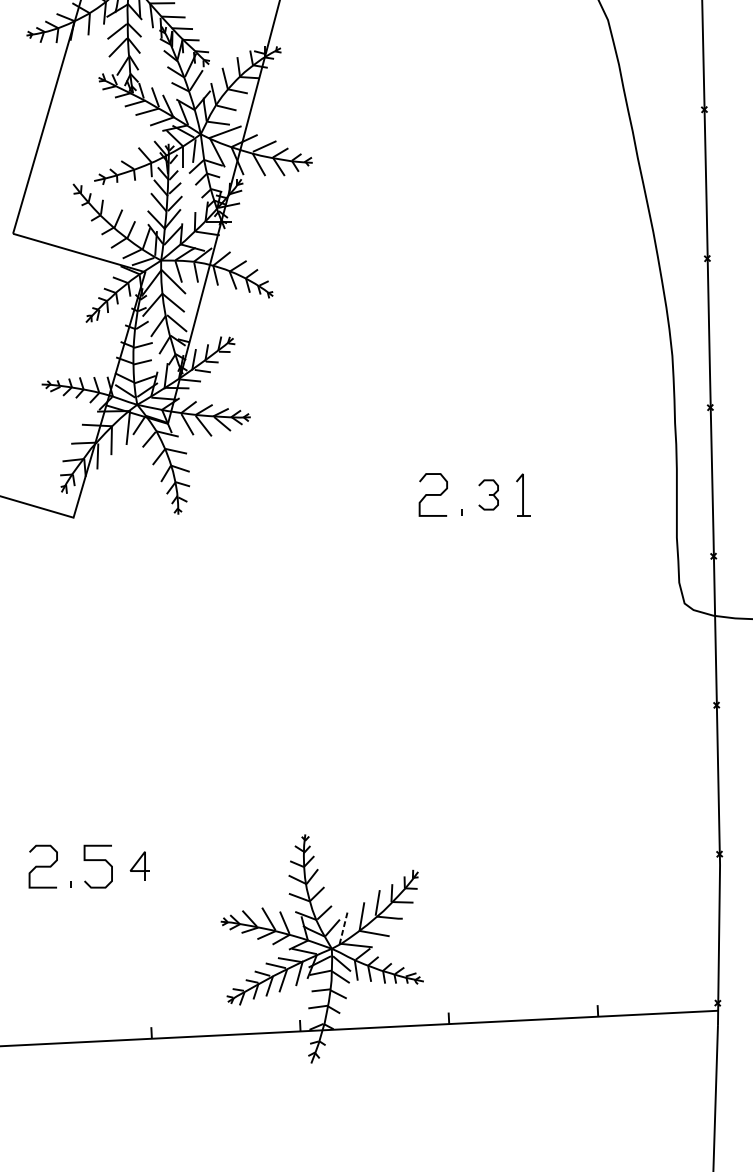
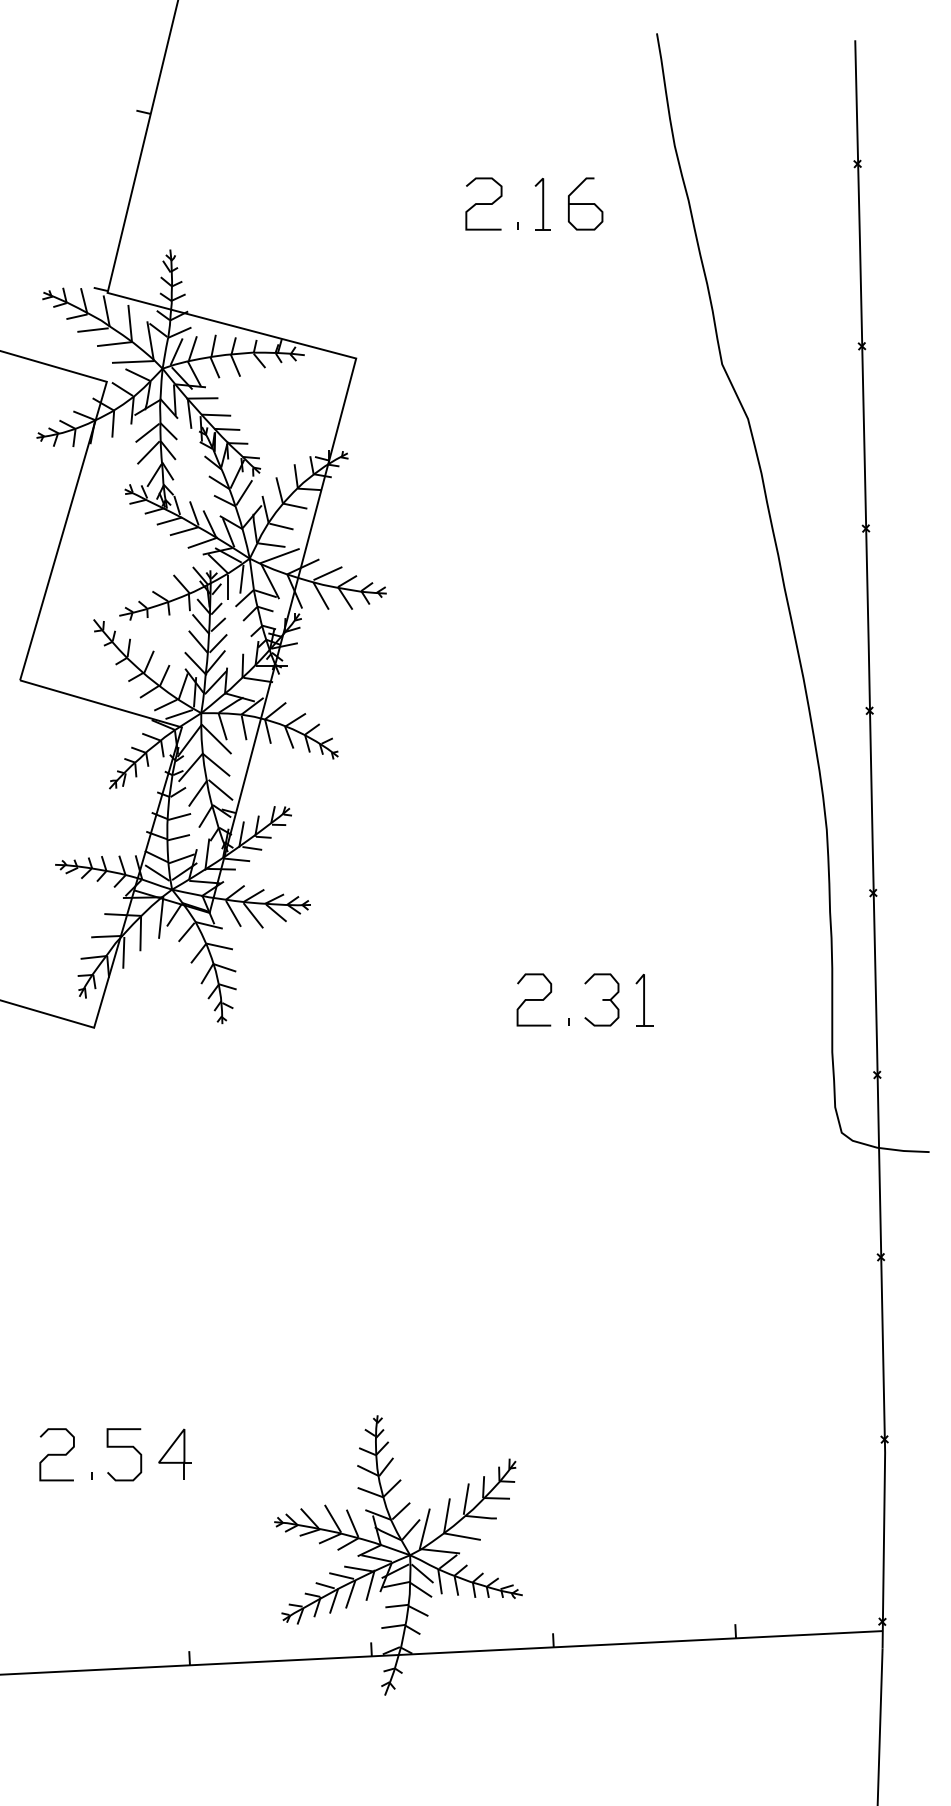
part: (488, 494) -> (601, 999), size x1.43
part: (139, 865) -> (174, 1453), size x1.43
line: (343, 926) -> (424, 1528), dashed -> solid

